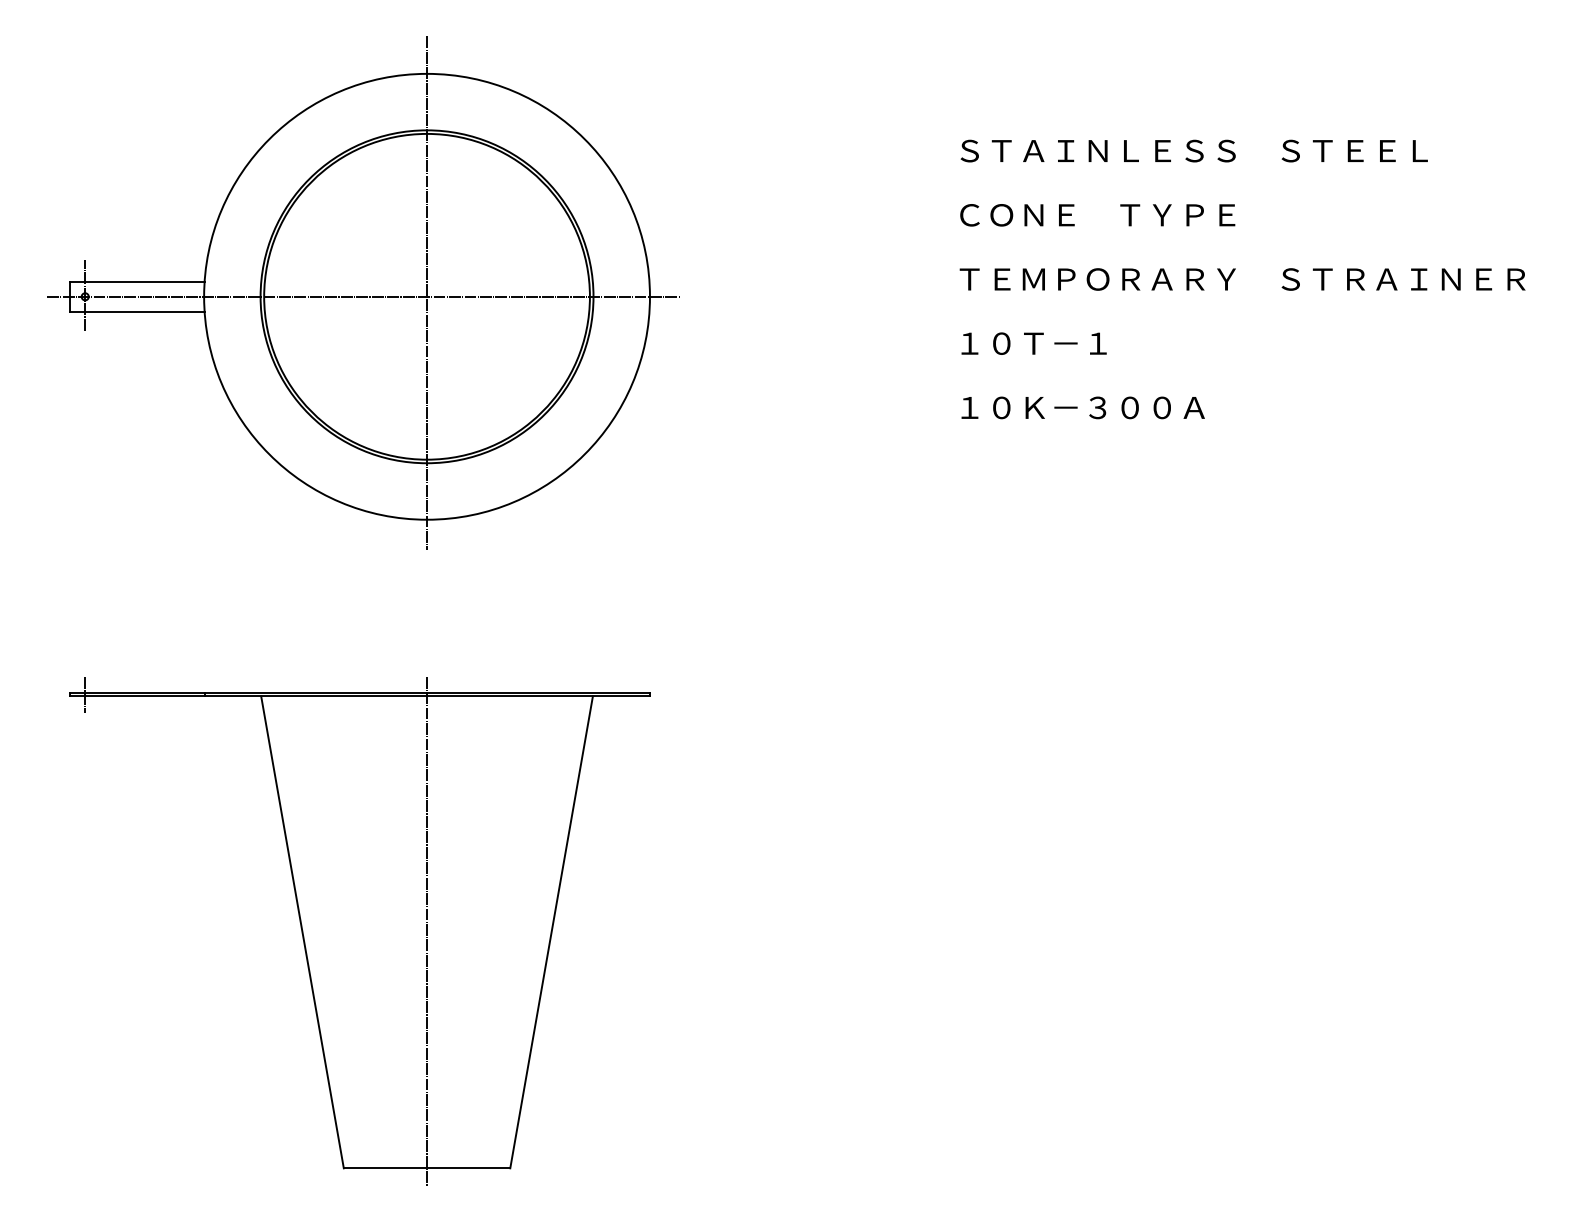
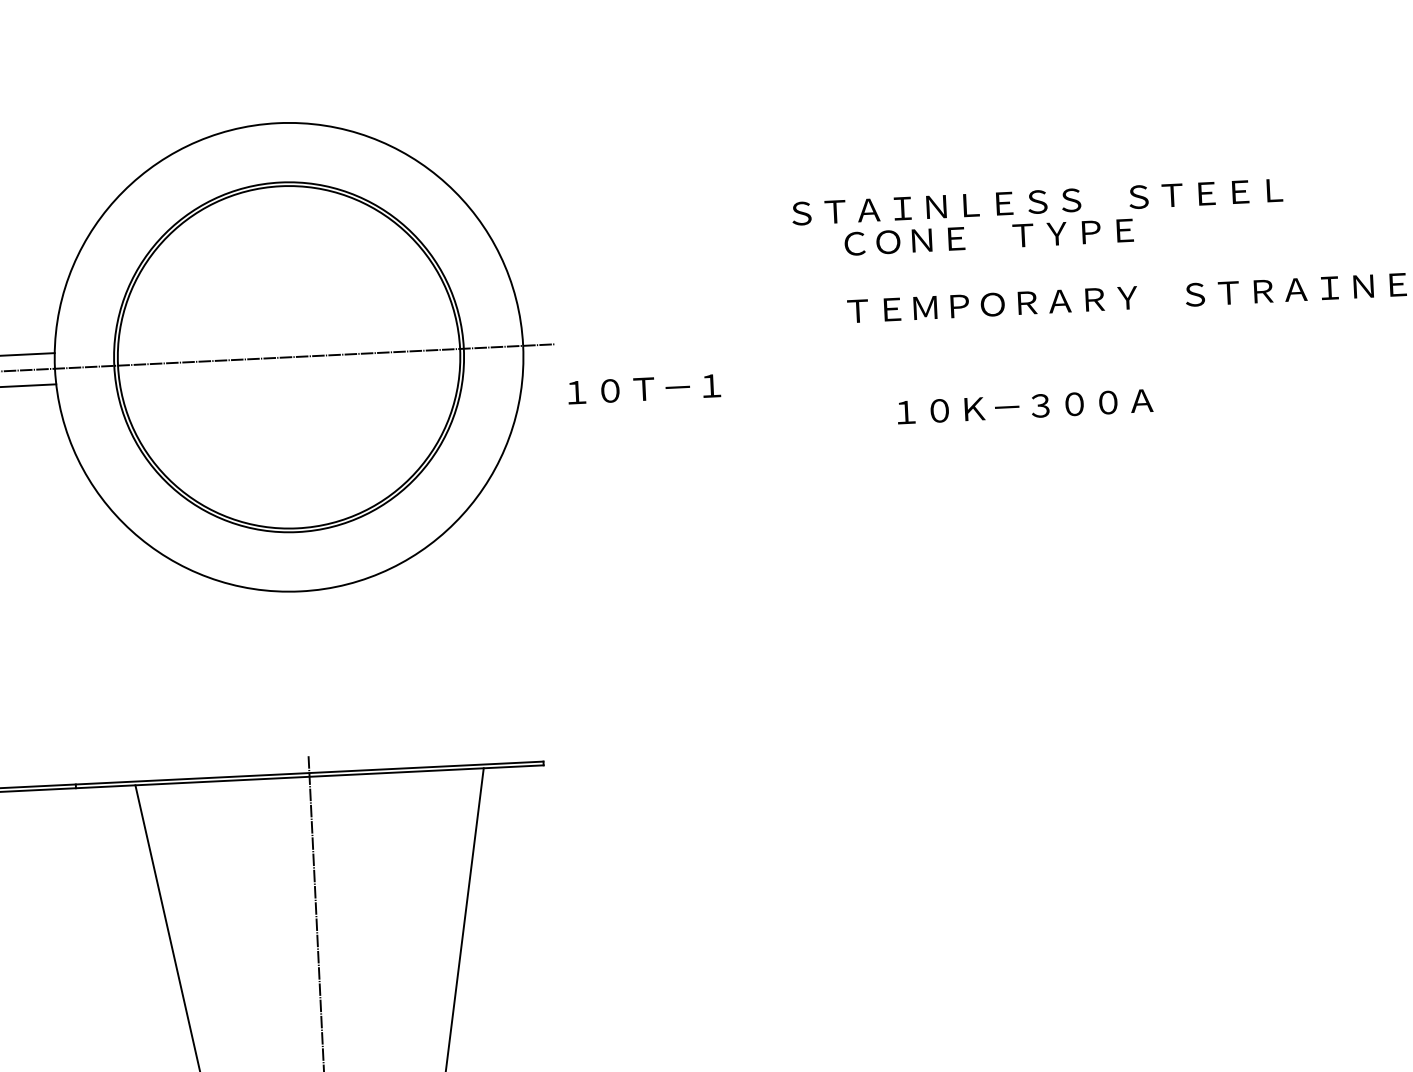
text: (1193, 150) -> (1036, 201), moved
line: (427, 293) -> (289, 353), removed
text: (1033, 343) -> (643, 389), moved
text: (1082, 407) -> (1024, 406), moved

